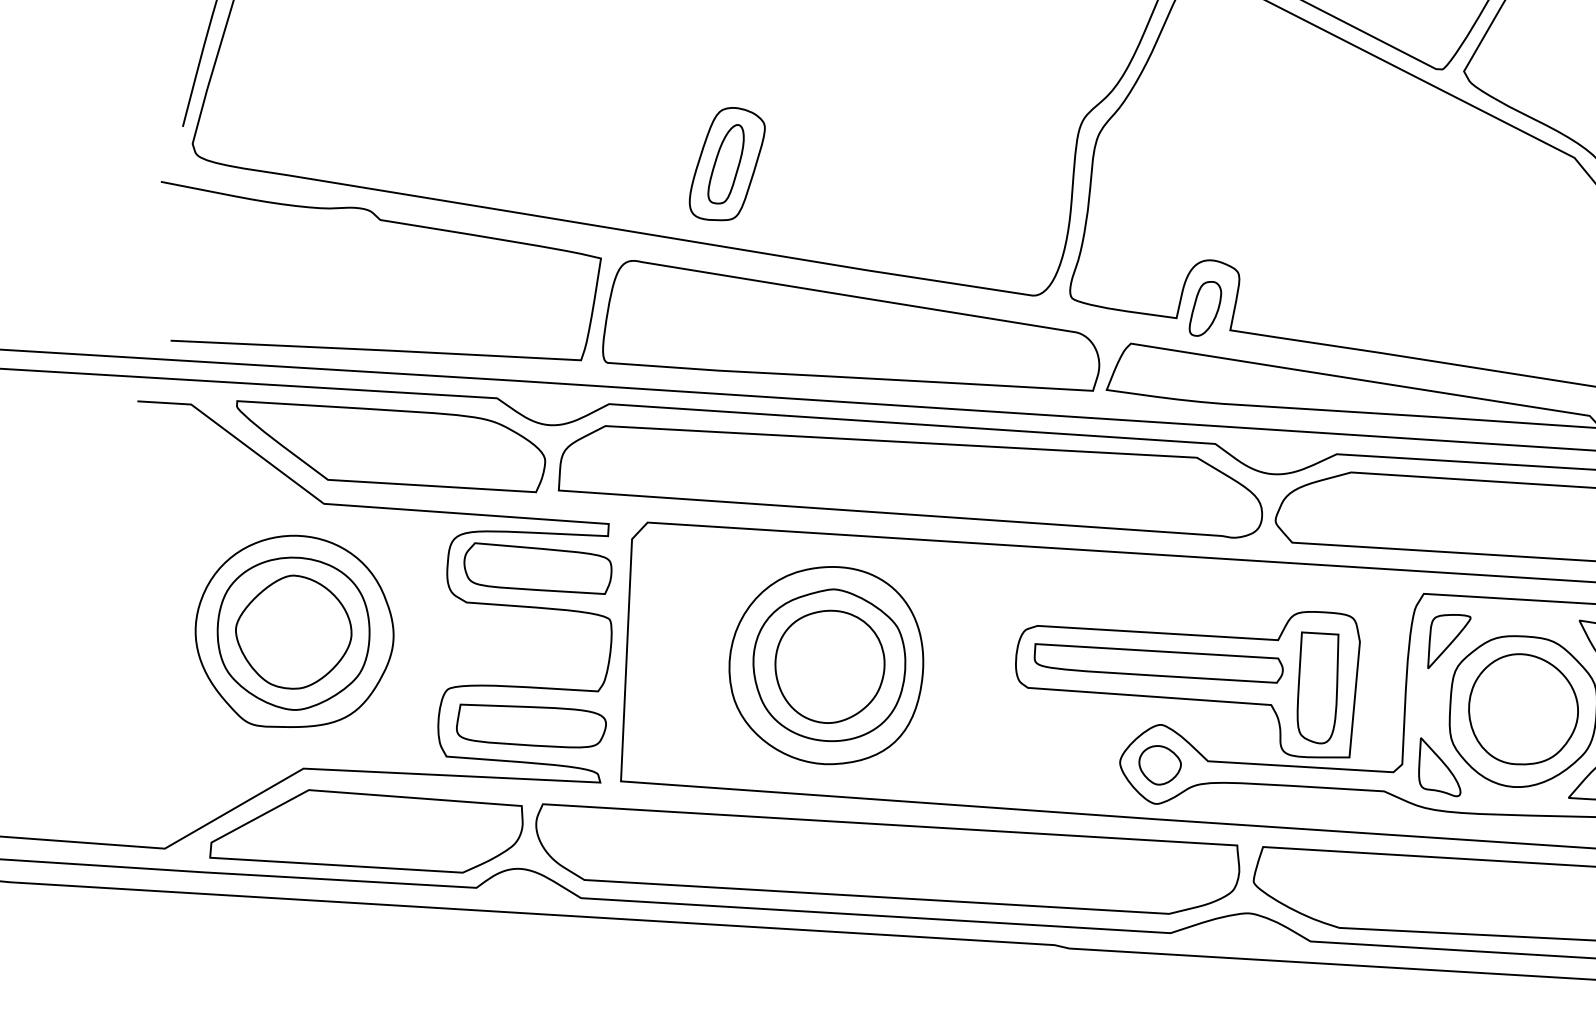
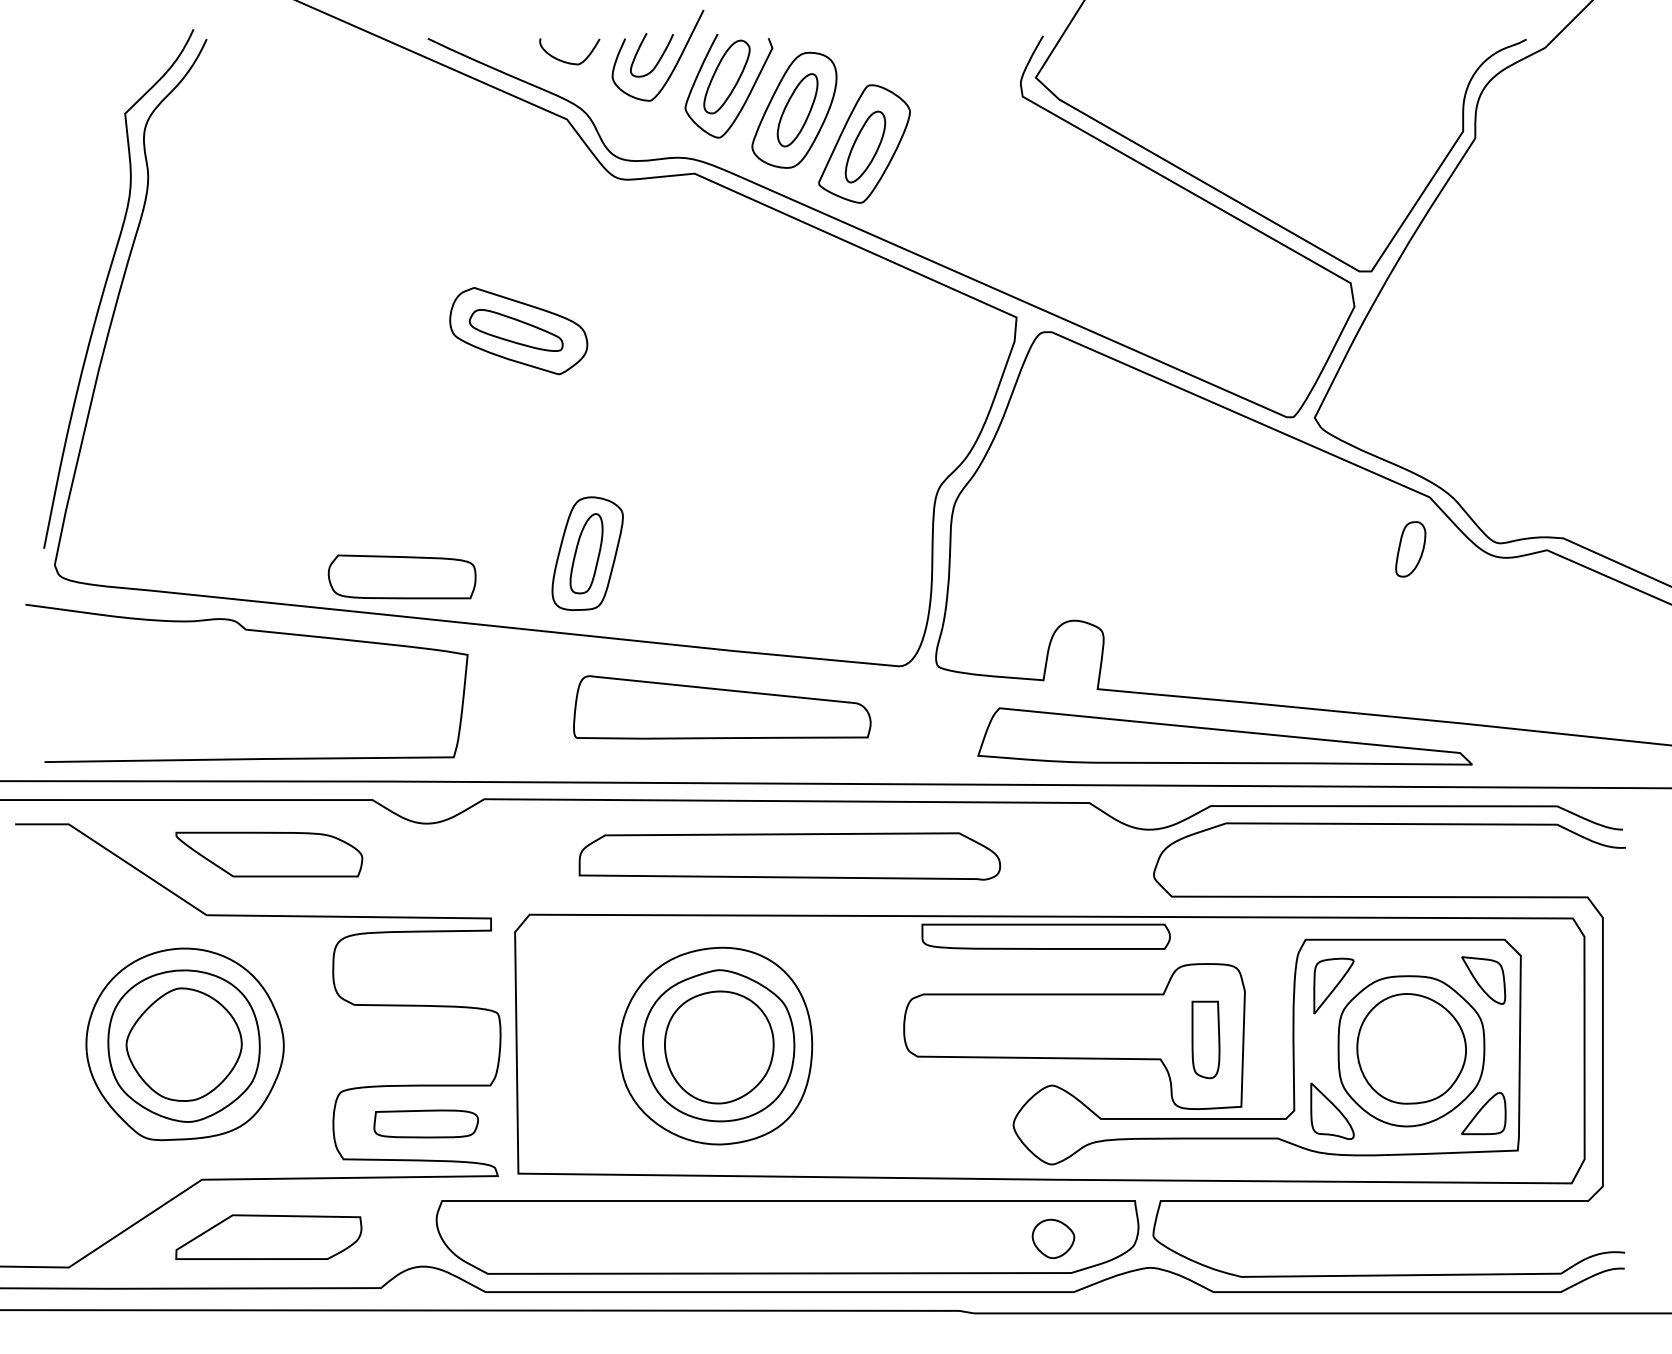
part: (1205, 309) -> (1410, 549), moved
part: (853, 326) -> (722, 707), size x0.6
part: (390, 446) -> (269, 854), size x0.6
part: (911, 479) -> (789, 856), size x0.6
part: (537, 568) -> (401, 576), moved
part: (1158, 663) -> (1045, 936), moved
part: (1317, 687) -> (1205, 1039), size x0.7
part: (531, 725) -> (426, 1123), size x0.7
part: (1160, 764) -> (1053, 1238), moved
part: (366, 829) -> (268, 1236), size x0.6

